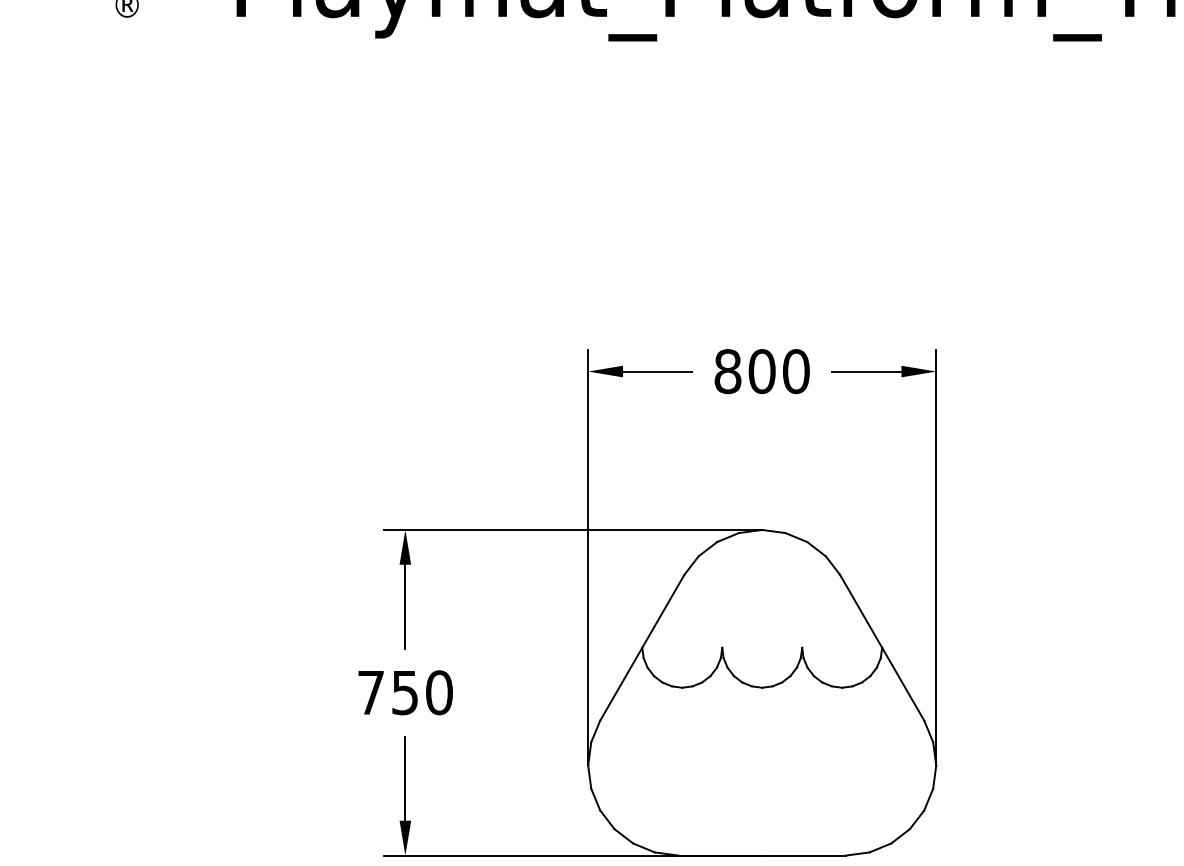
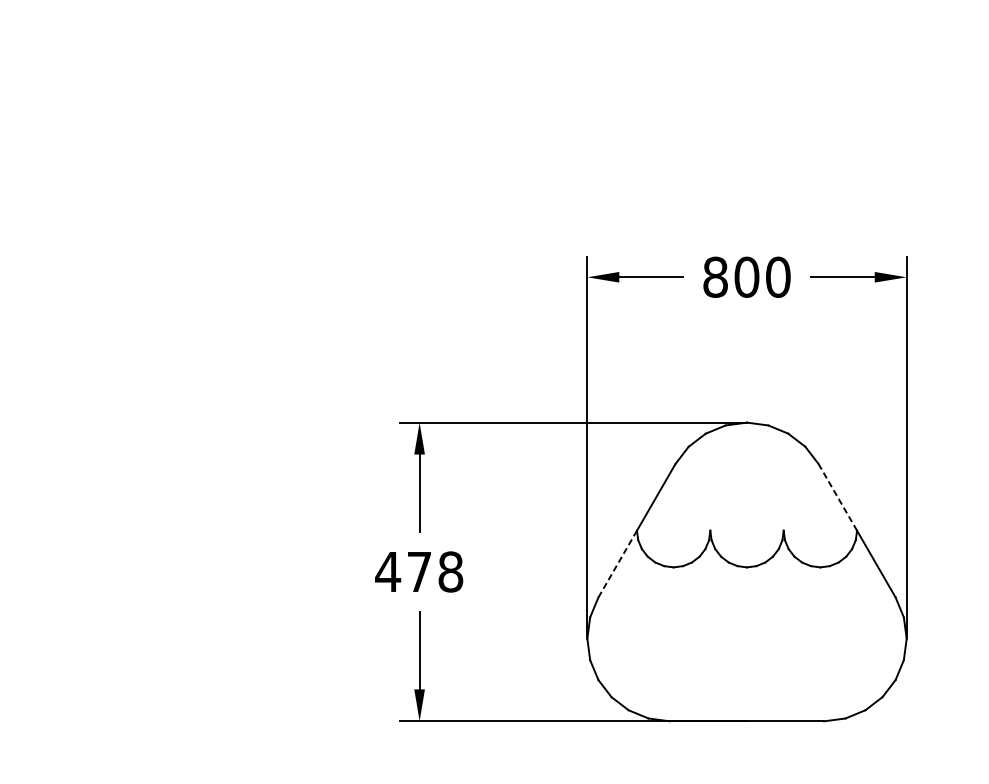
line: (860, 610) -> (837, 496), solid -> dashed
line: (621, 684) -> (617, 564), solid -> dashed
text: (404, 692) -> (418, 571), 750 -> 478

